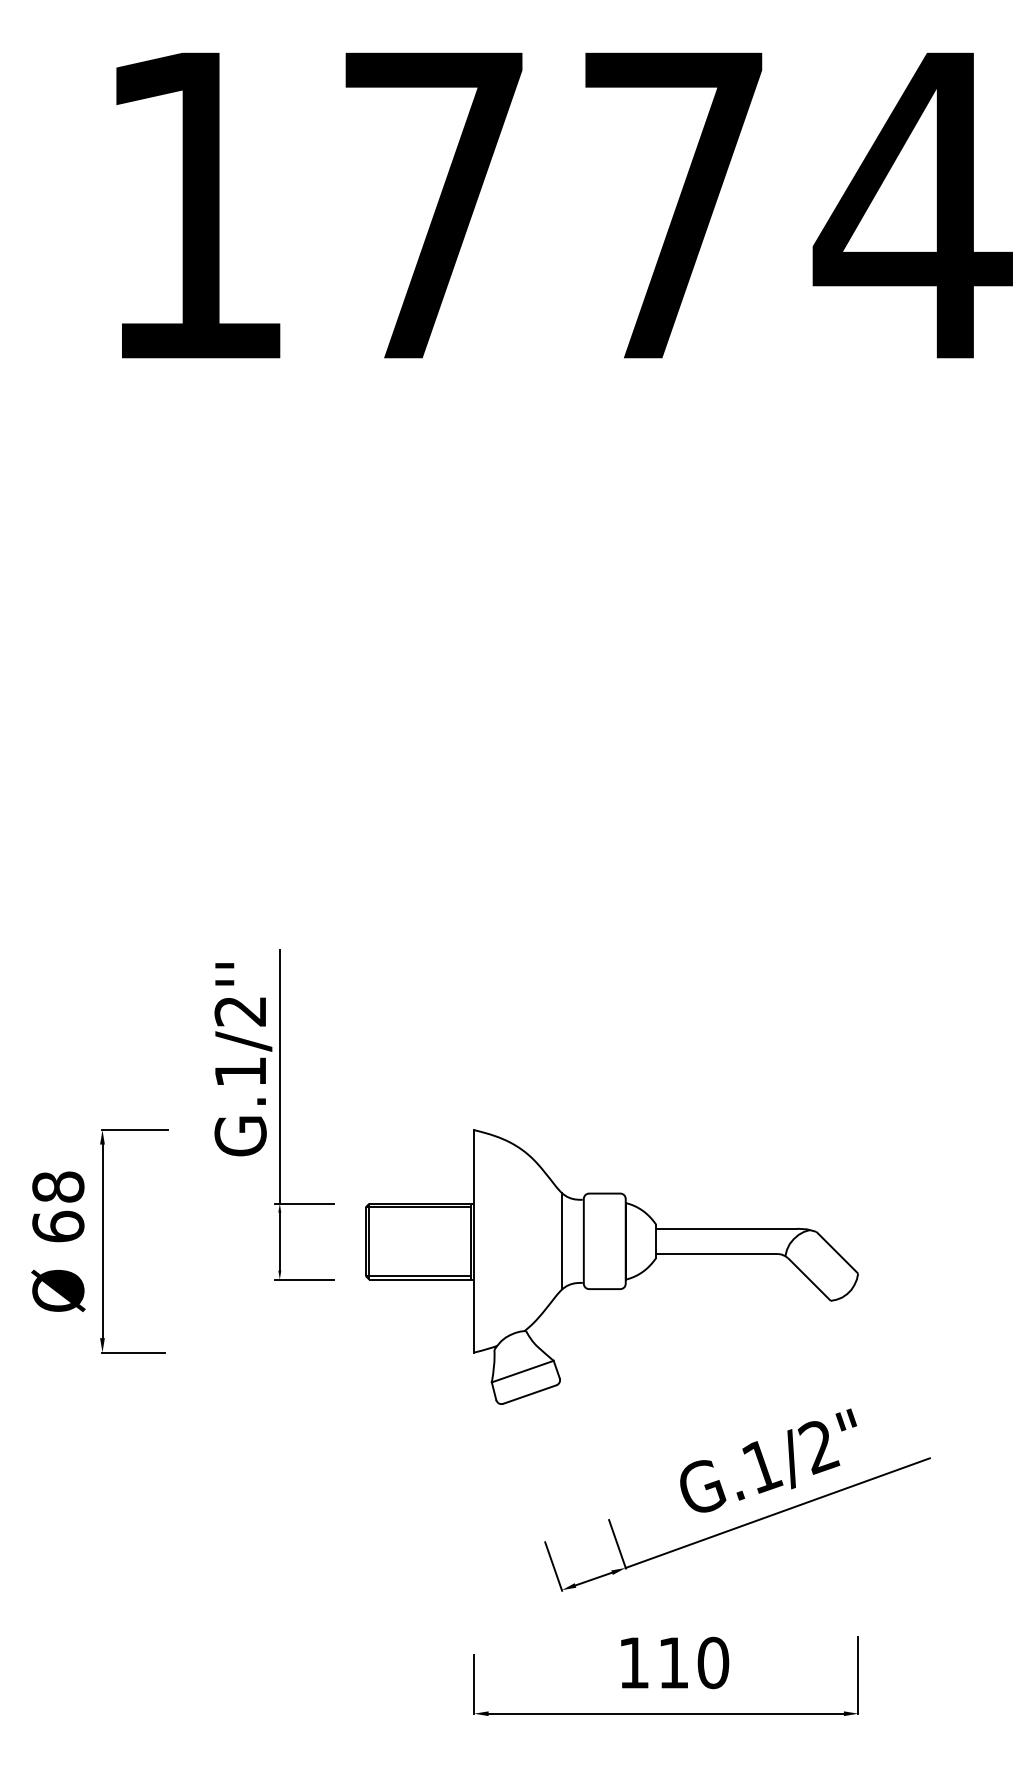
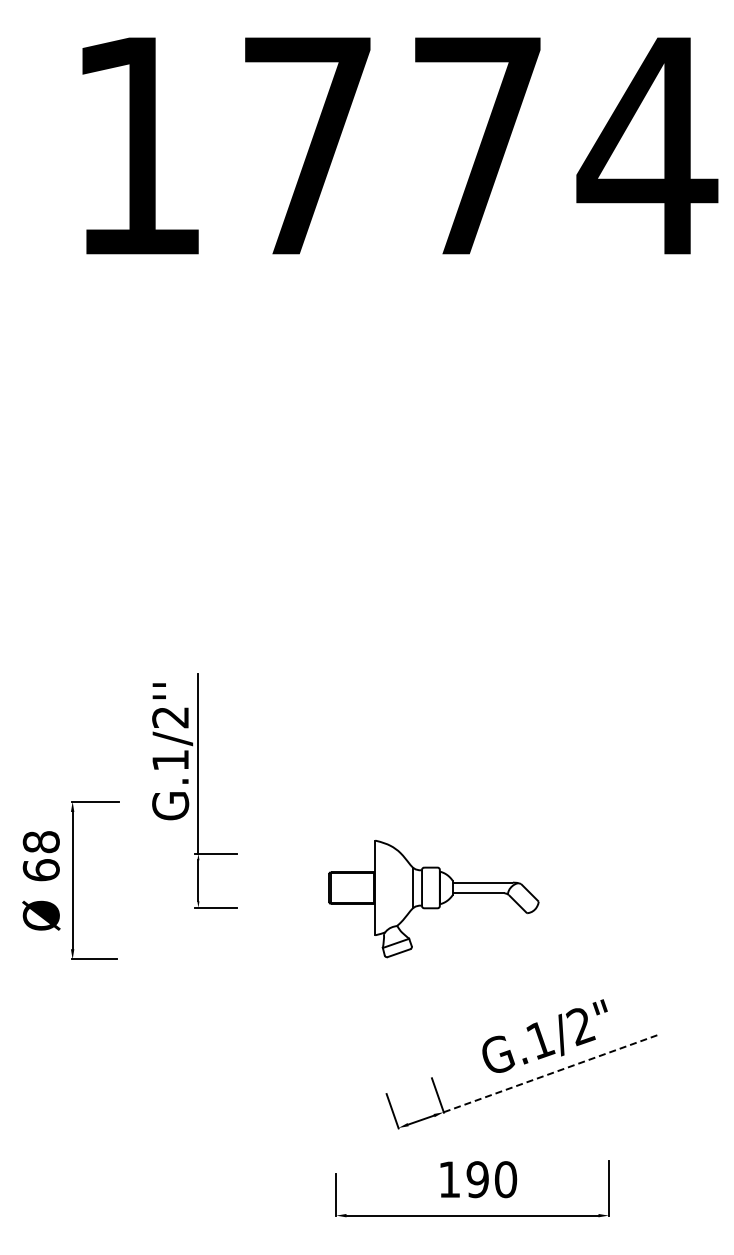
part: (611, 1266) -> (433, 898), size x0.6
line: (777, 1513) -> (551, 1073), solid -> dashed
text: (673, 1662) -> (477, 1179), 110 -> 190

